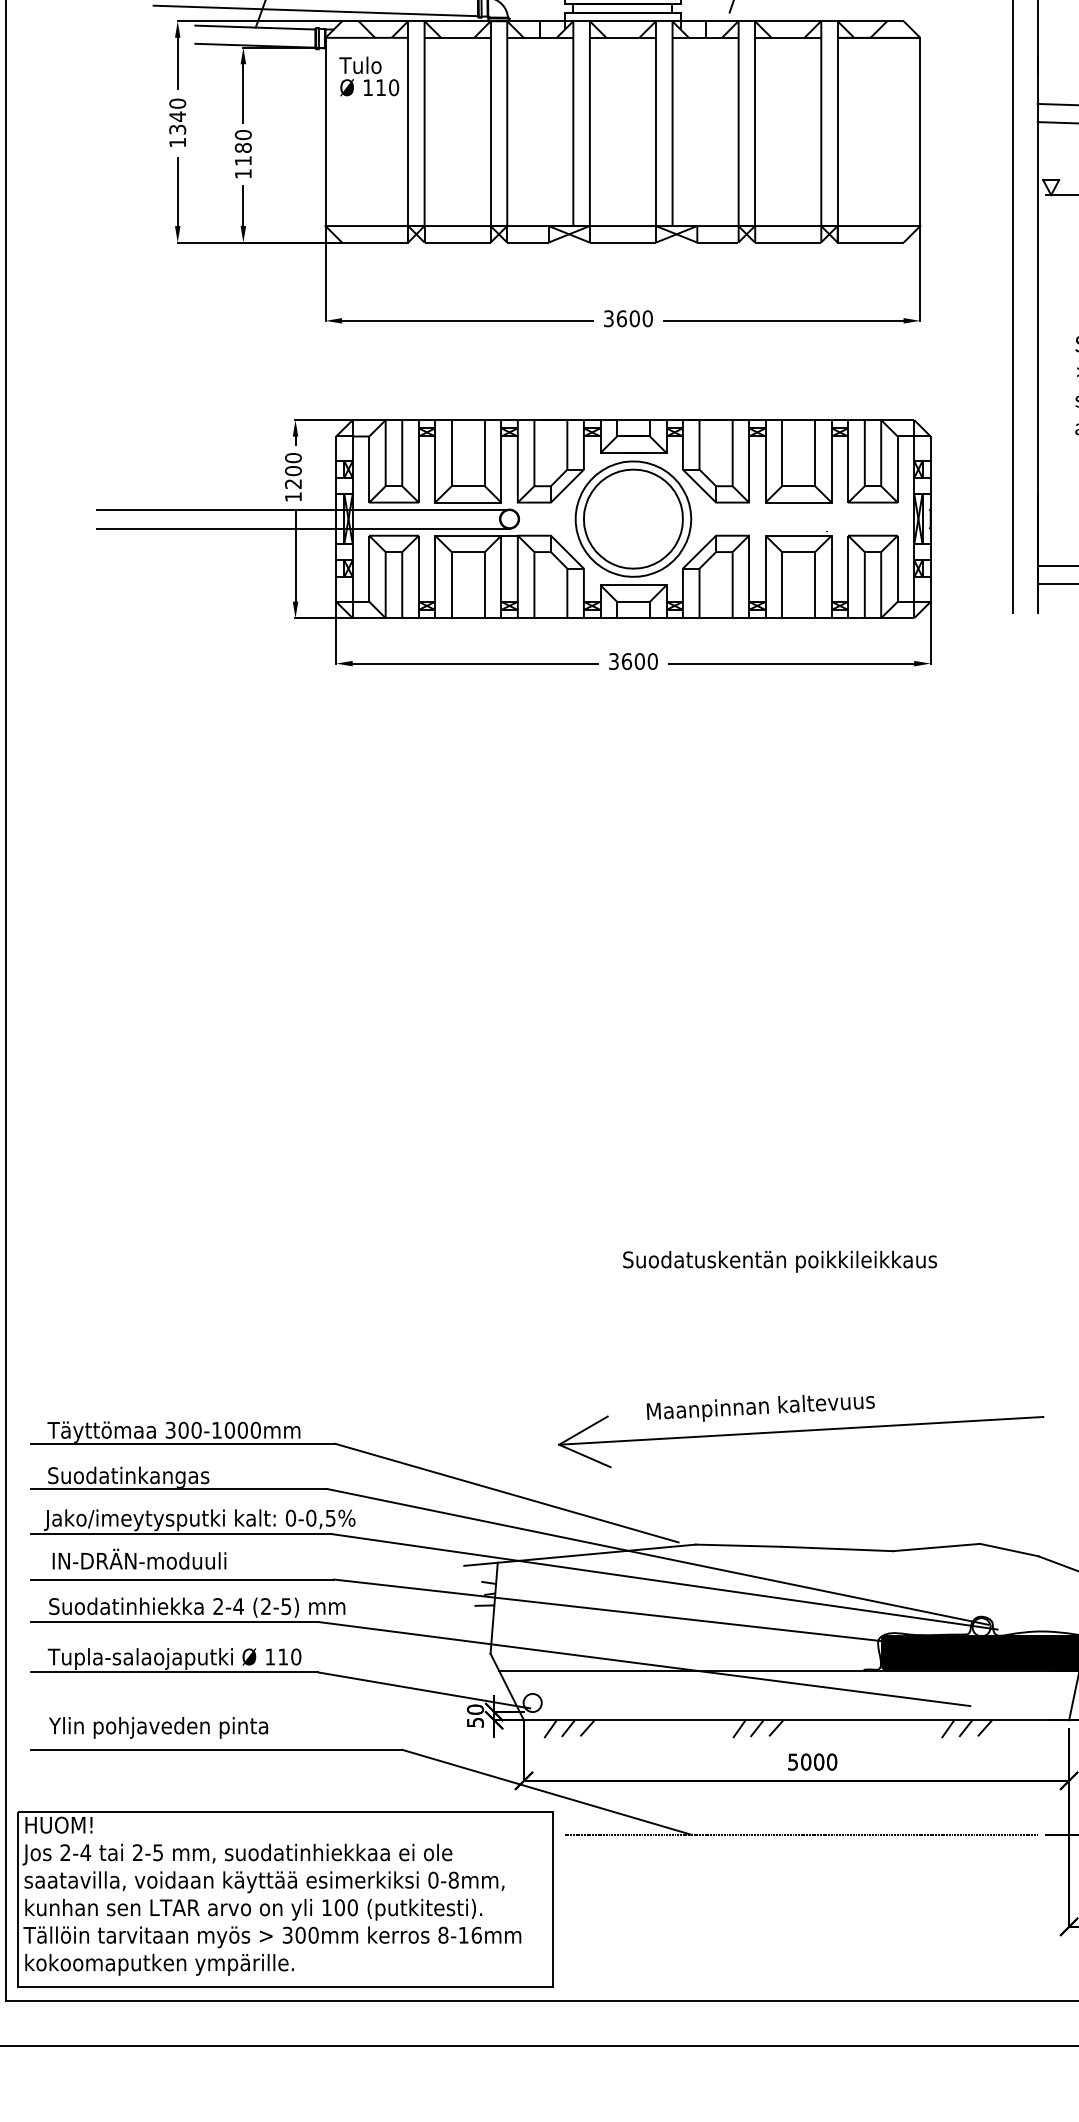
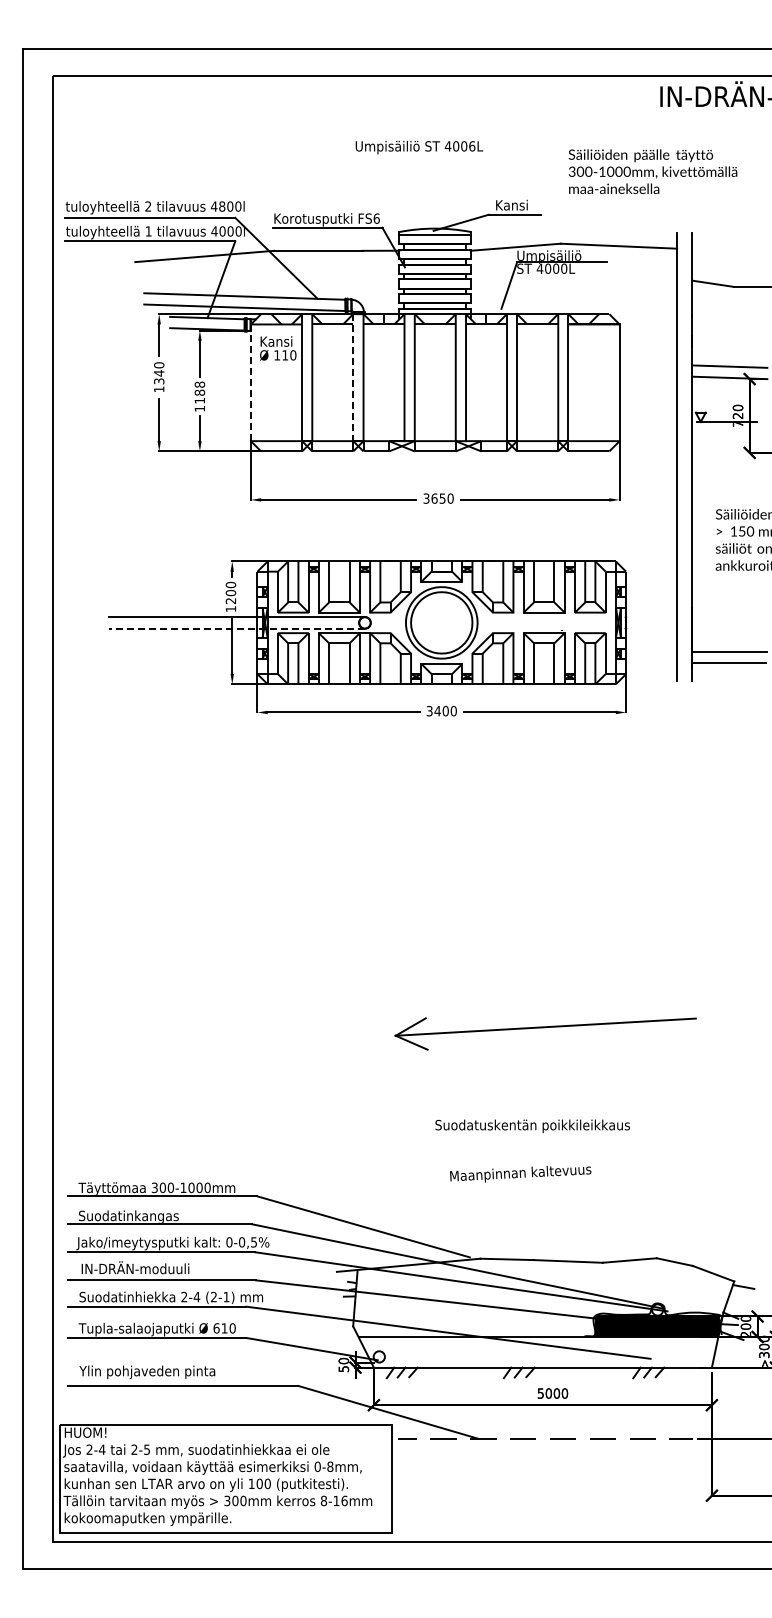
text: (365, 65) -> (275, 341), Tulo -> Kansi
line: (491, 124) -> (353, 378), solid -> dashed
line: (324, 133) -> (250, 383), solid -> dashed
text: (242, 134) -> (199, 384), 1180 -> 1188
text: (634, 318) -> (442, 498), 3600 -> 3650
line: (302, 528) -> (236, 628), solid -> dashed
text: (626, 662) -> (437, 711), 3600 -> 3400
text: (779, 1262) -> (532, 1126), moved
part: (800, 1441) -> (545, 1033), moved
text: (286, 1607) -> (226, 1297), (2-5) -> (2-1)
text: (270, 1657) -> (216, 1328), 110 -> 610

